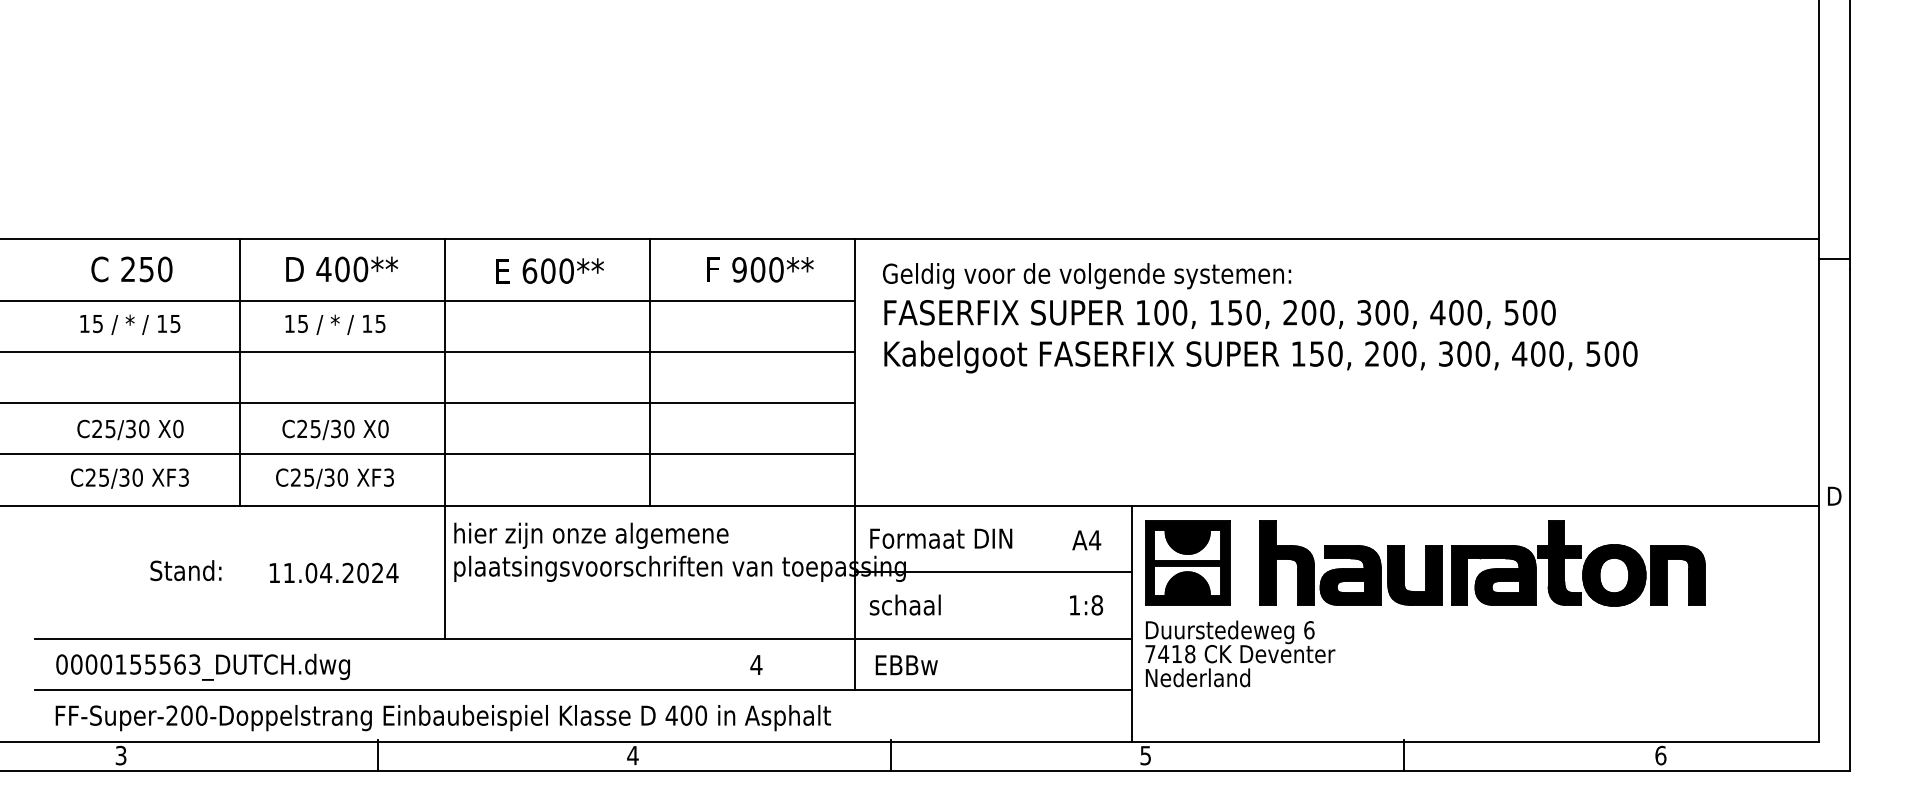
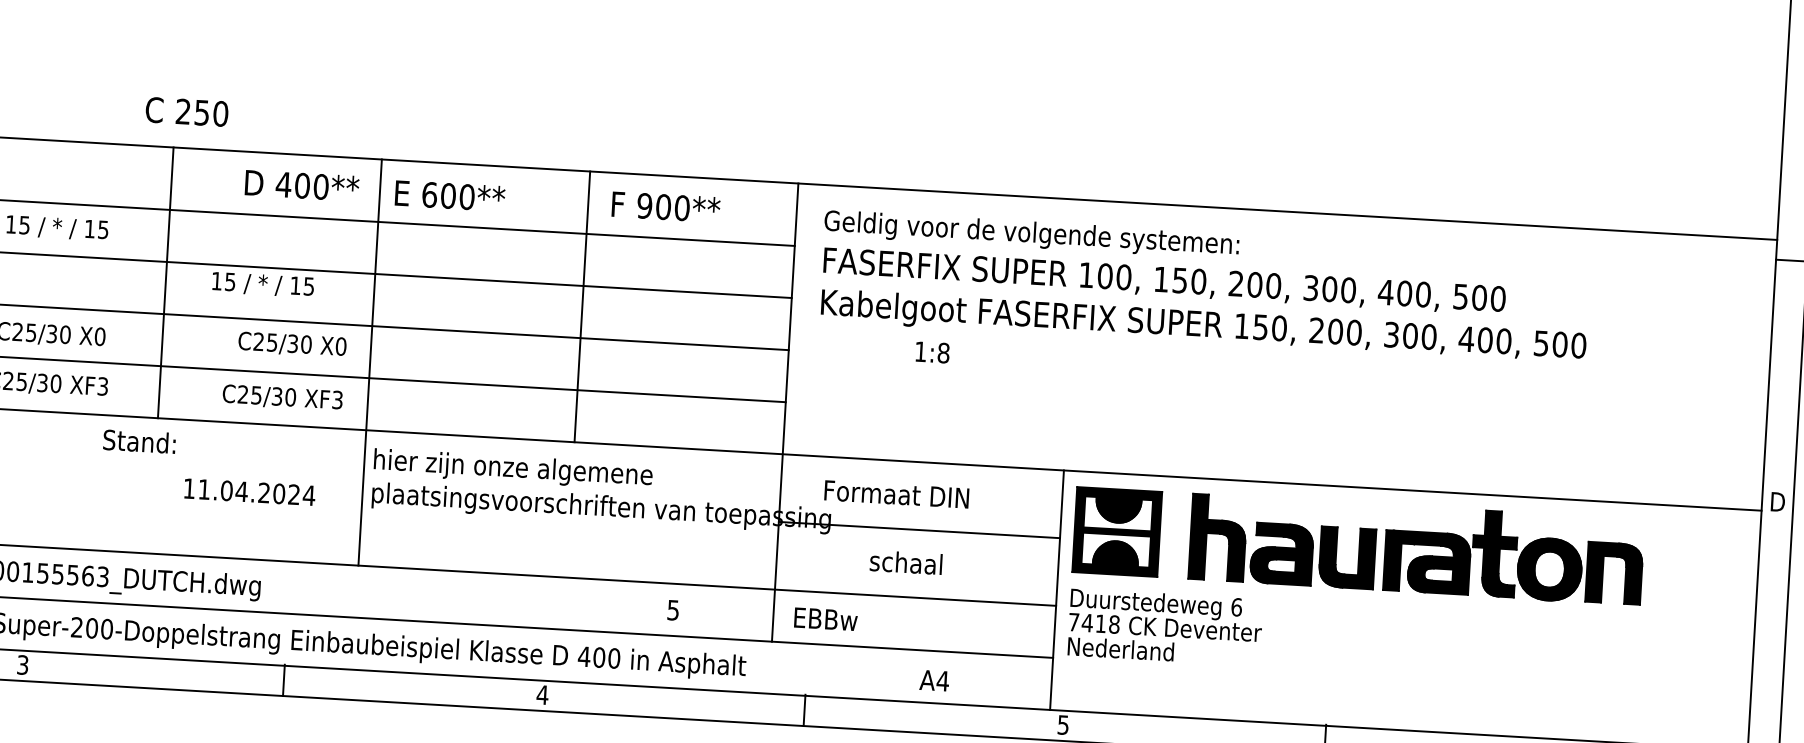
text: (131, 269) -> (186, 112), moved
text: (341, 269) -> (301, 185), moved
text: (760, 269) -> (666, 206), moved
text: (549, 270) -> (449, 195), moved
text: (335, 324) -> (263, 284), moved
text: (335, 429) -> (292, 344), moved
text: (334, 478) -> (282, 397), moved
text: (941, 538) -> (897, 494), moved
text: (1086, 540) -> (934, 680), moved
text: (185, 570) -> (139, 441), moved
text: (904, 604) -> (905, 562), moved
text: (1086, 605) -> (932, 352), moved
text: (756, 665) -> (673, 610), 4 -> 5

